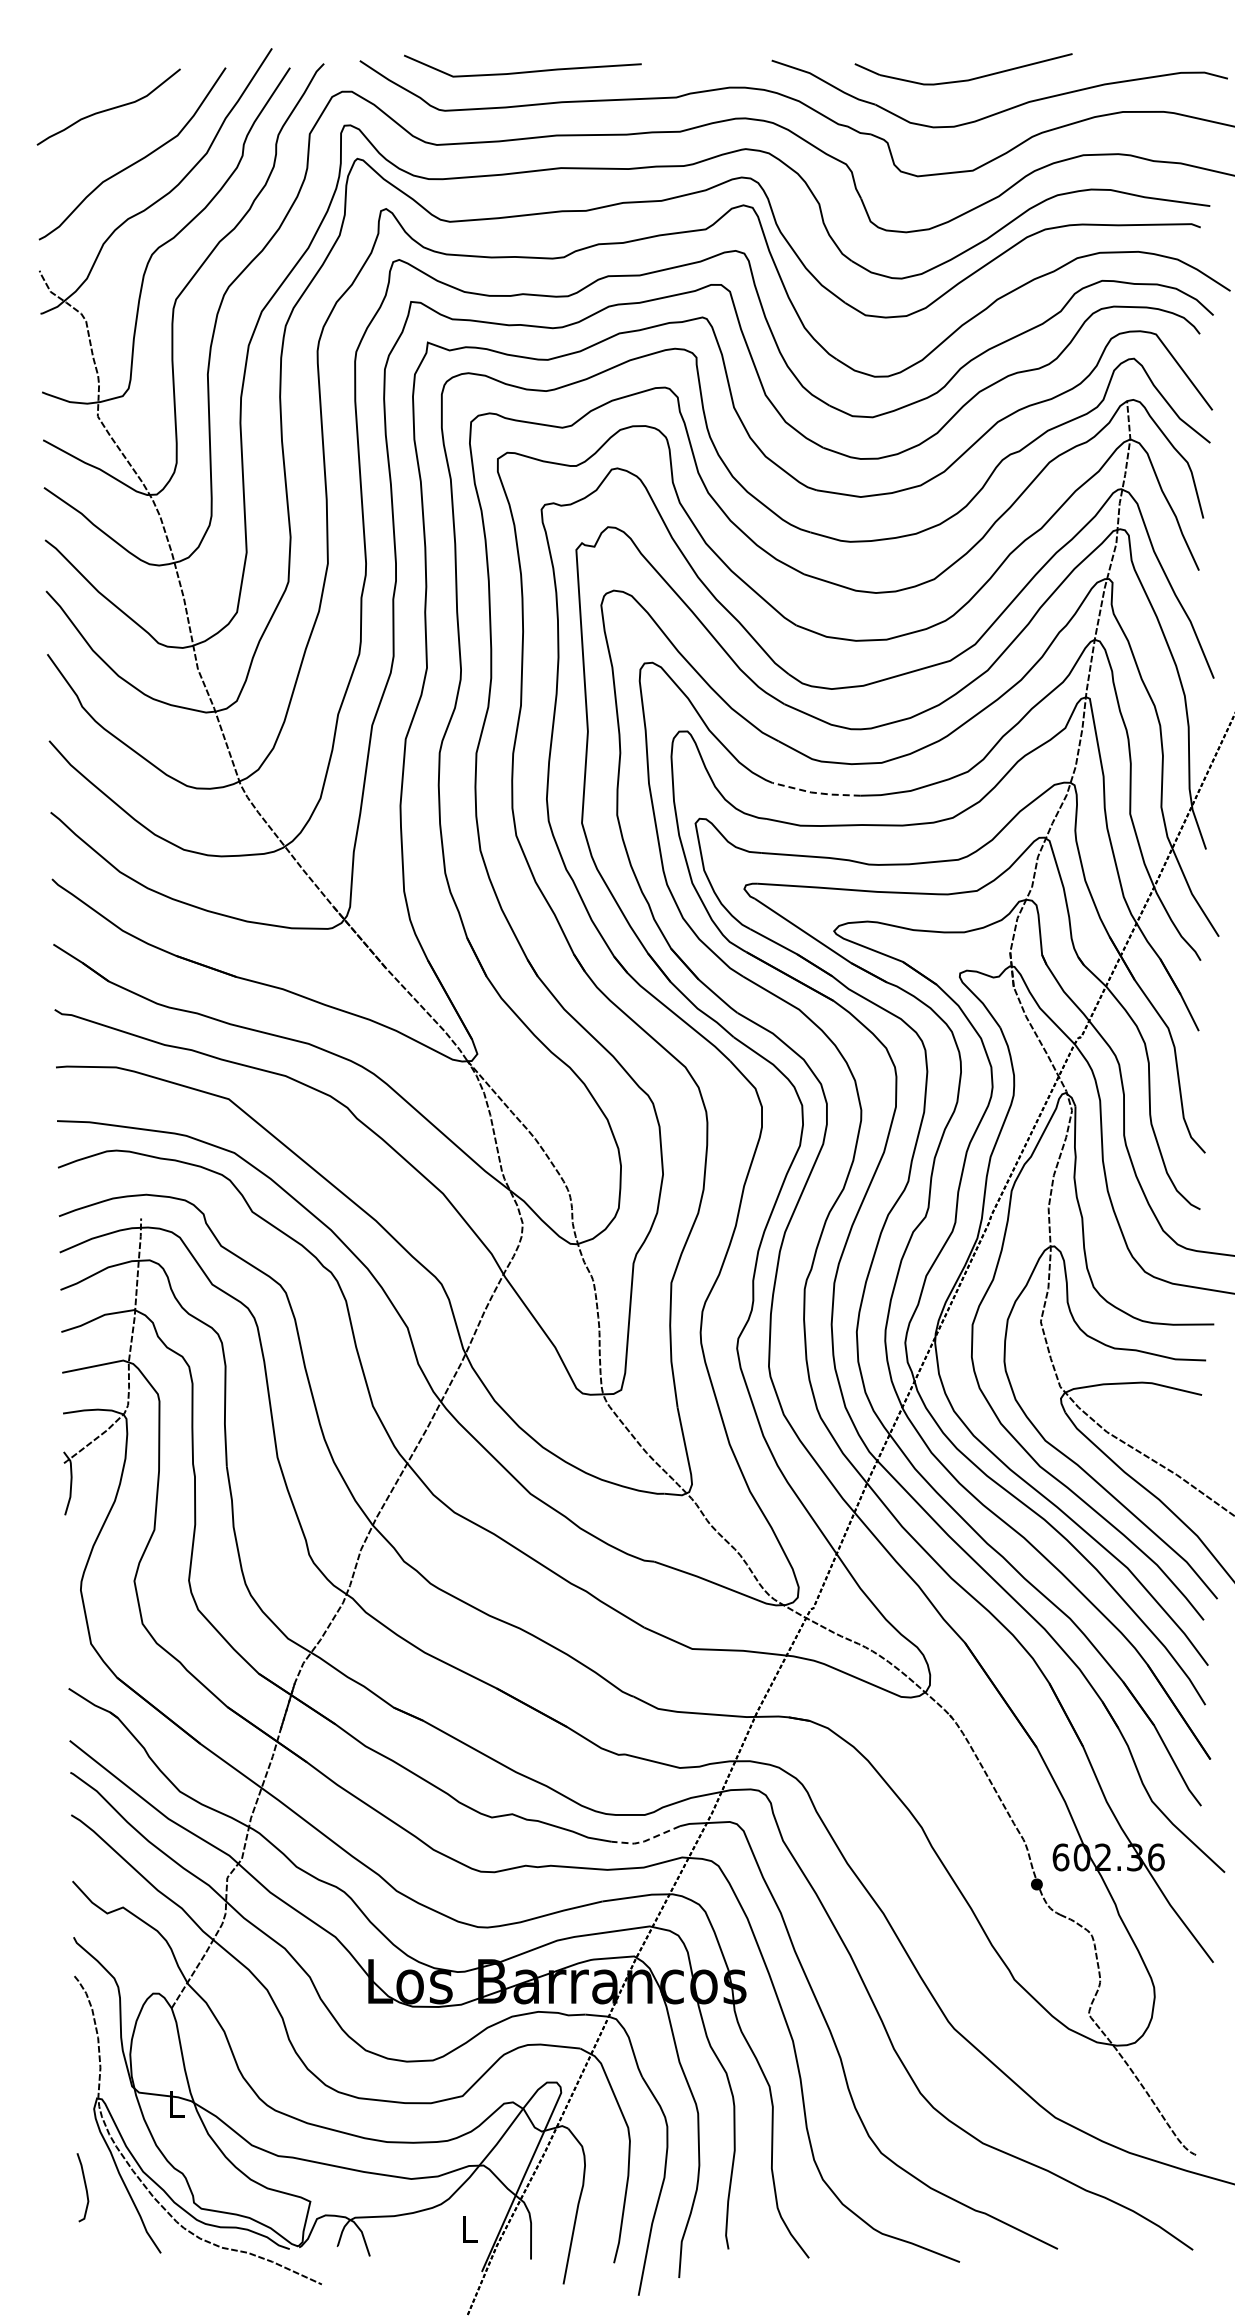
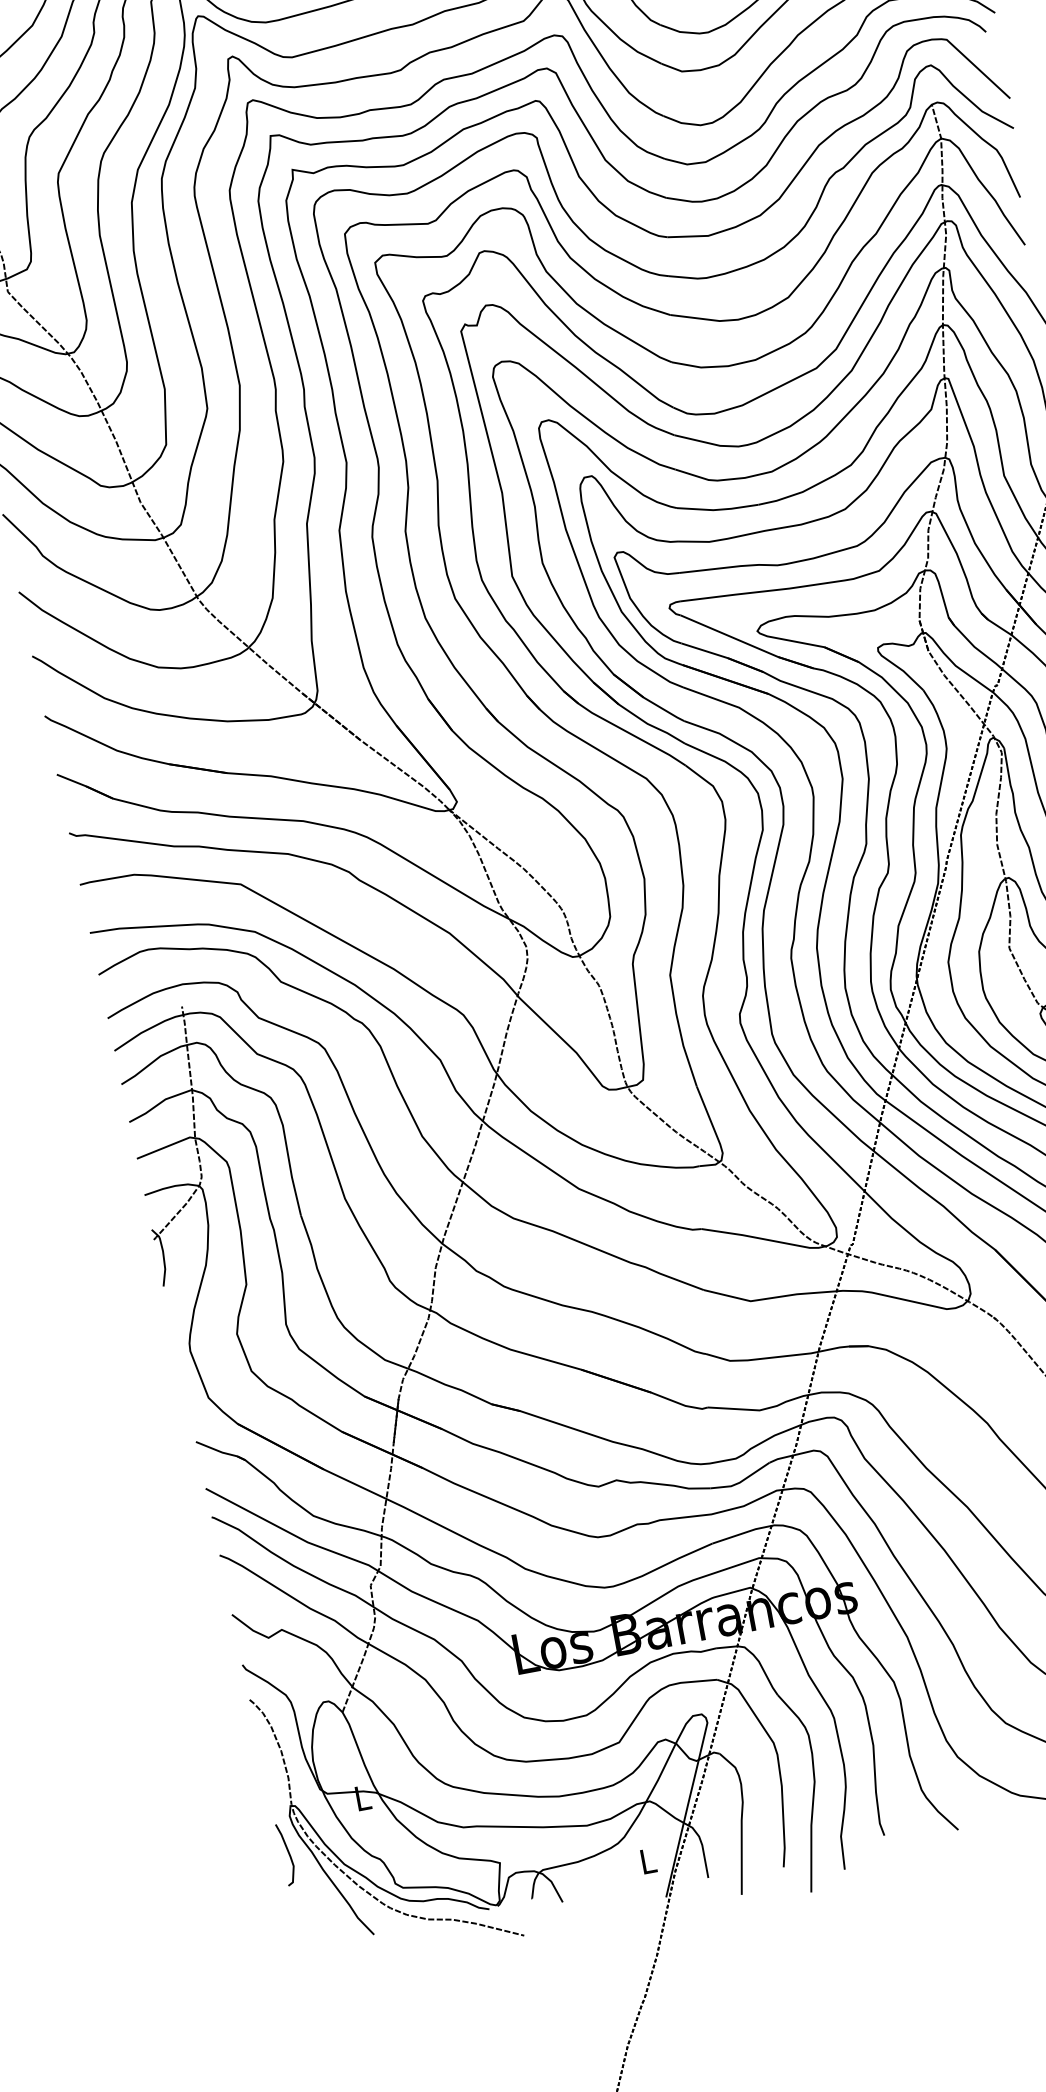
line: (816, 792) -> (718, 509), dashed -> solid
line: (645, 1840) -> (740, 1481), dashed -> solid
curve: (84, 2185) -> (287, 1852), moved

